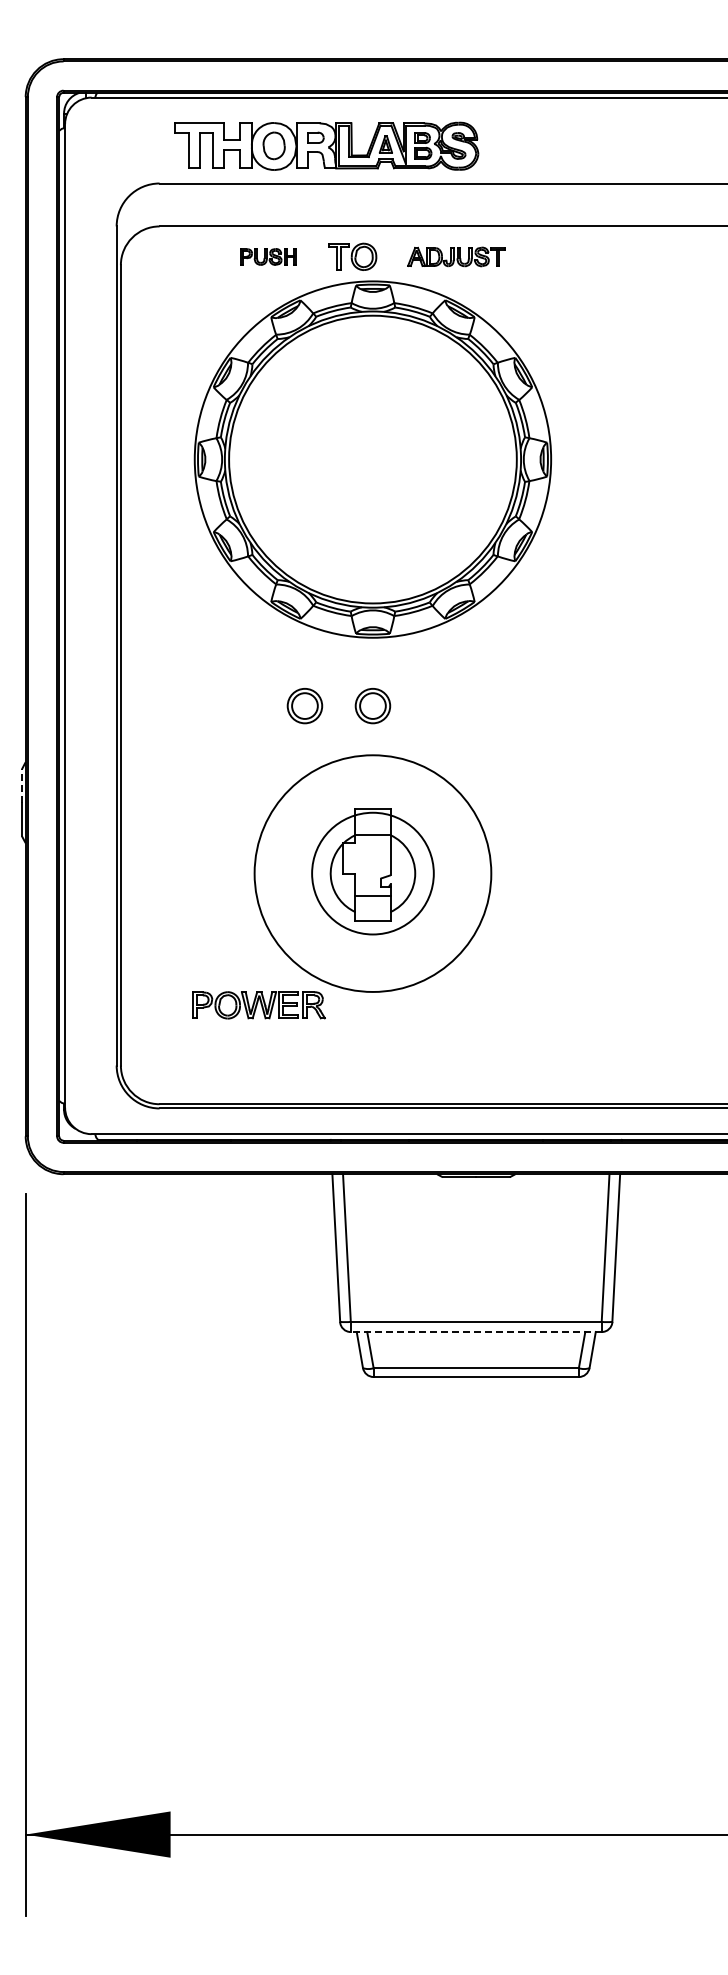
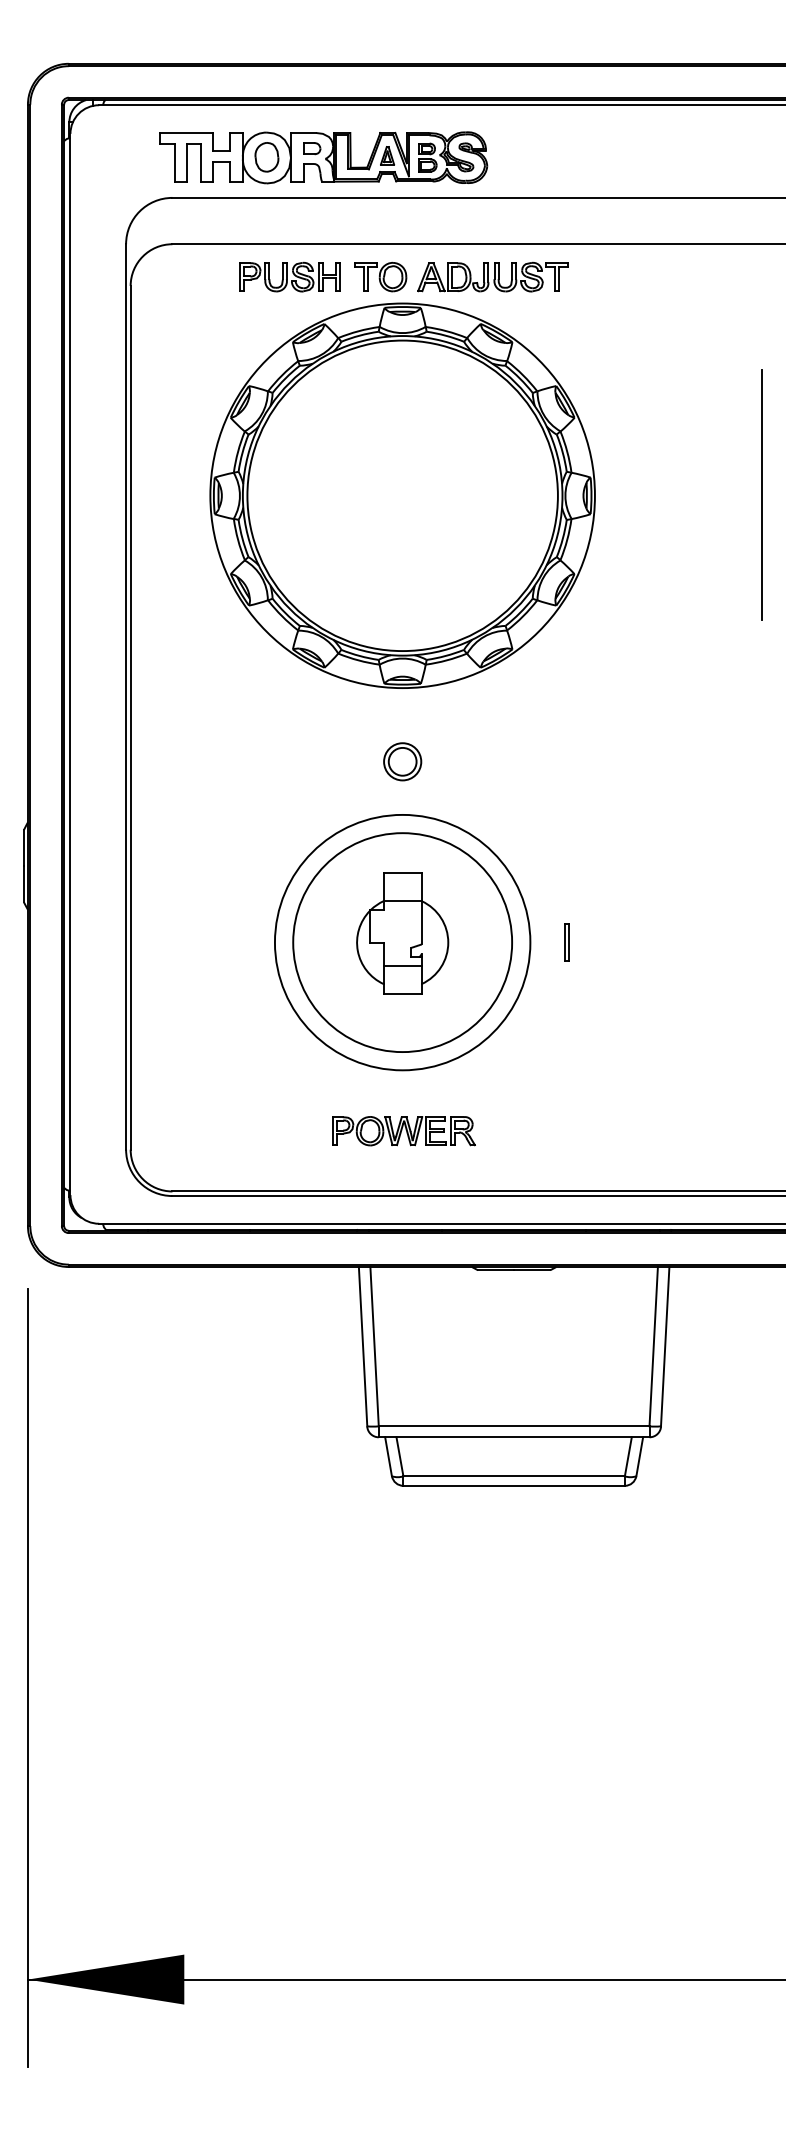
part: (326, 145) -> (323, 156), moved
part: (268, 256) -> (289, 276), size x1.67
part: (456, 256) -> (492, 276), size x1.43
line: (706, 458) -> (762, 494), added
part: (304, 706) -> (328, 762), removed
line: (21, 786) -> (23, 848), dashed -> solid
circle: (372, 873) -> (402, 942), size x1.67
part: (525, 873) -> (567, 942), added
part: (258, 1005) -> (403, 1131), moved
line: (475, 1331) -> (513, 1436), dashed -> solid

